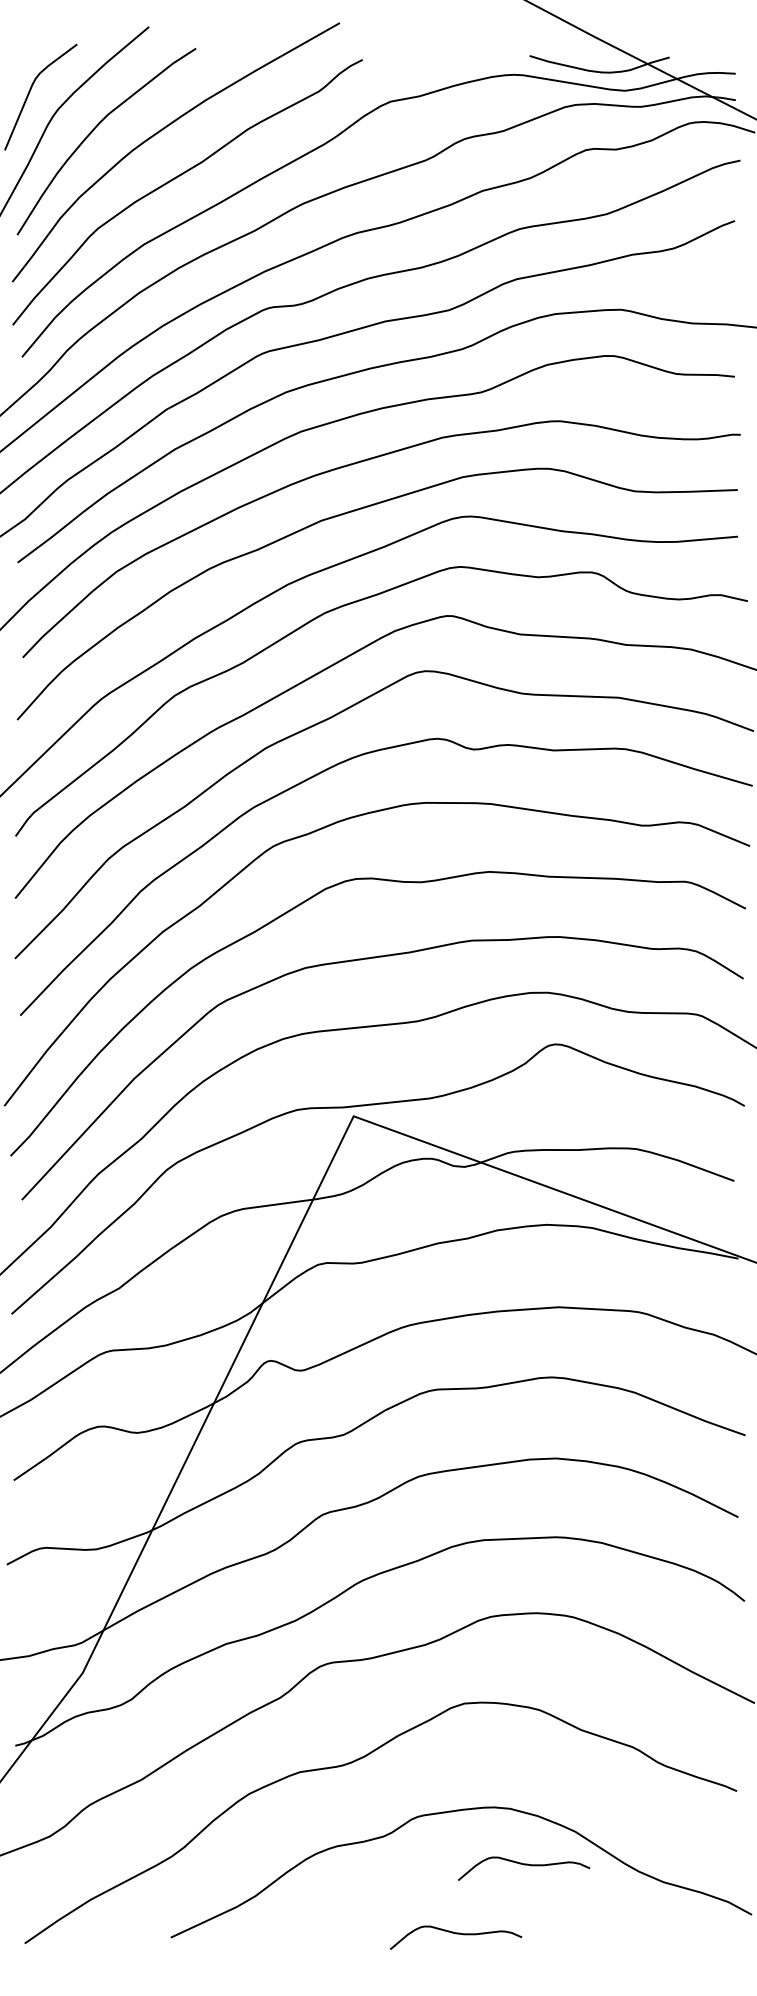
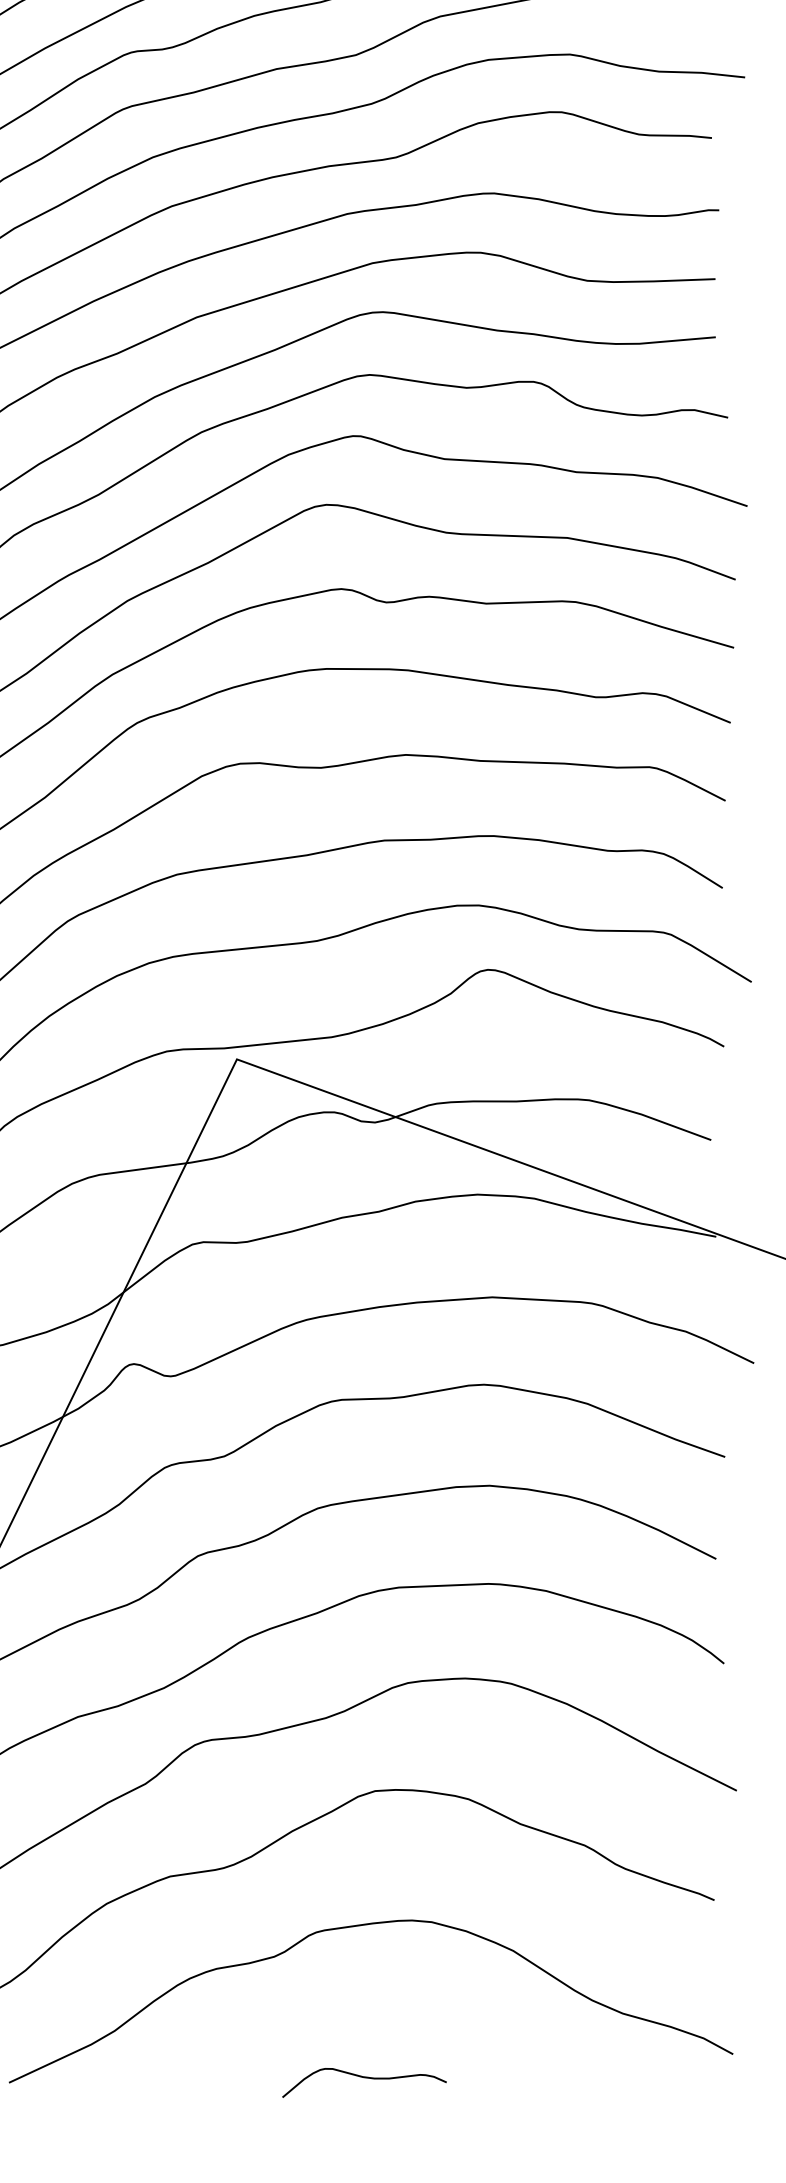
curve: (524, 1865) -> (449, 1992), removed

